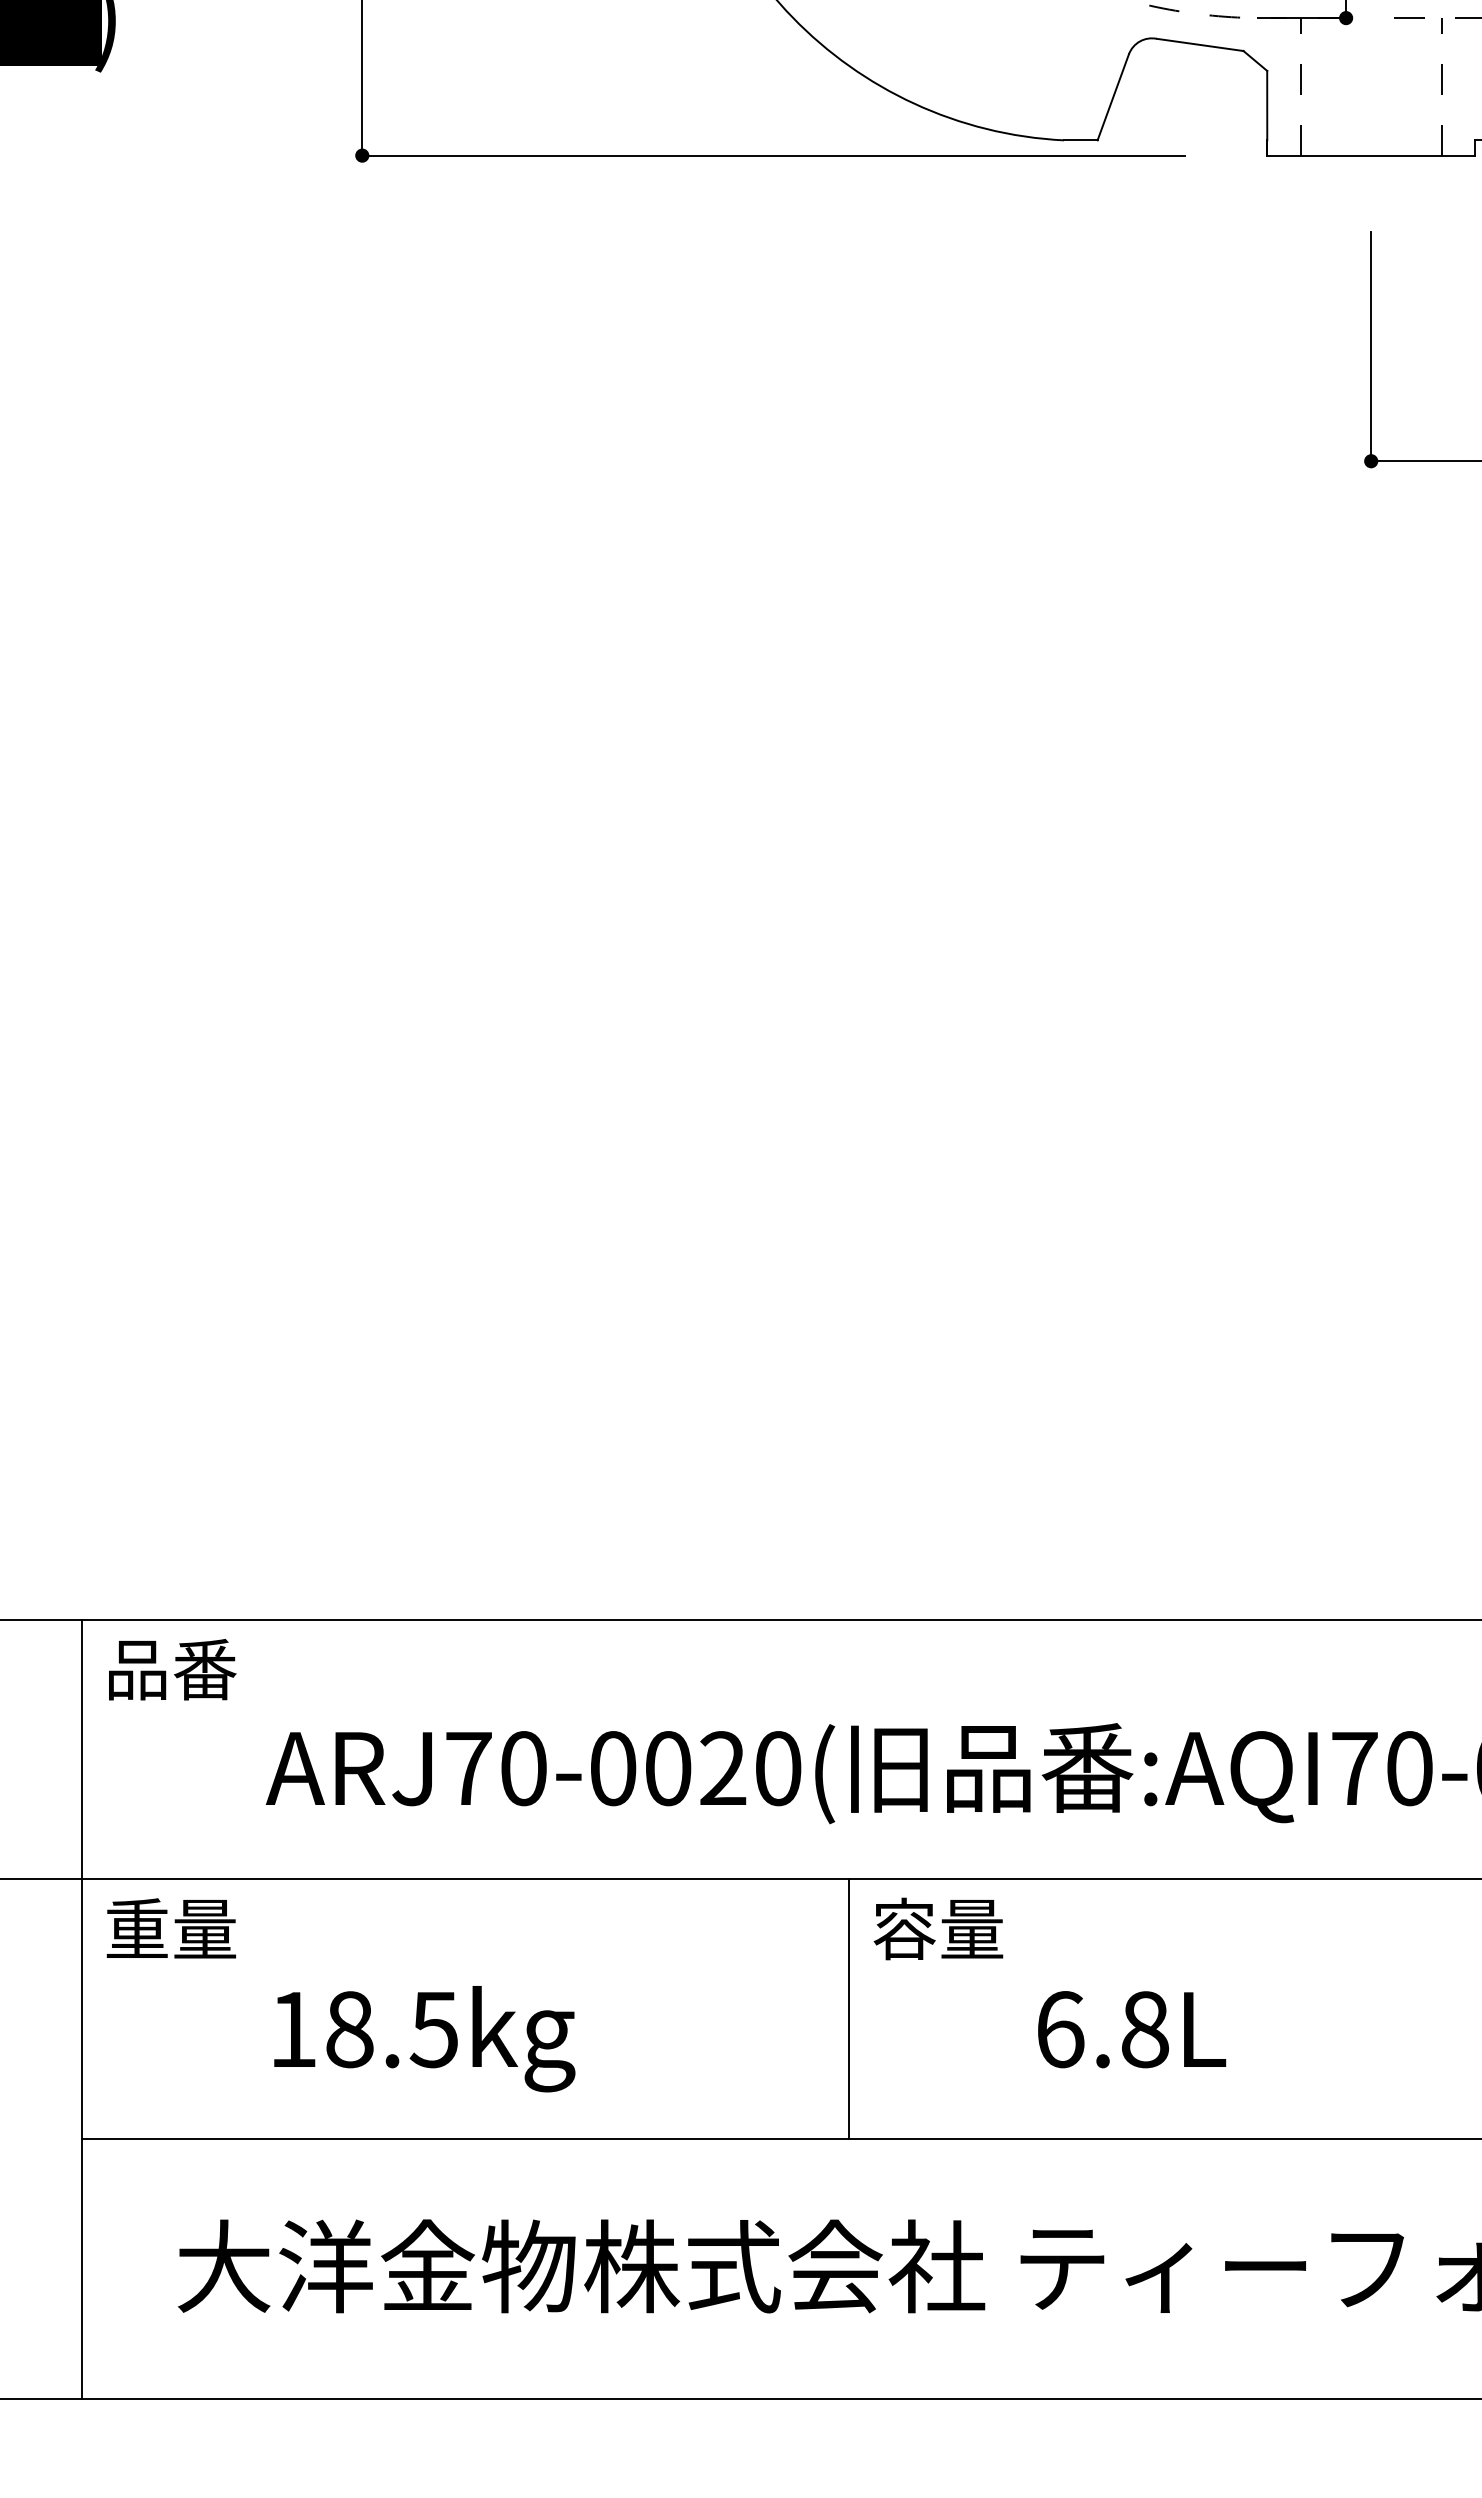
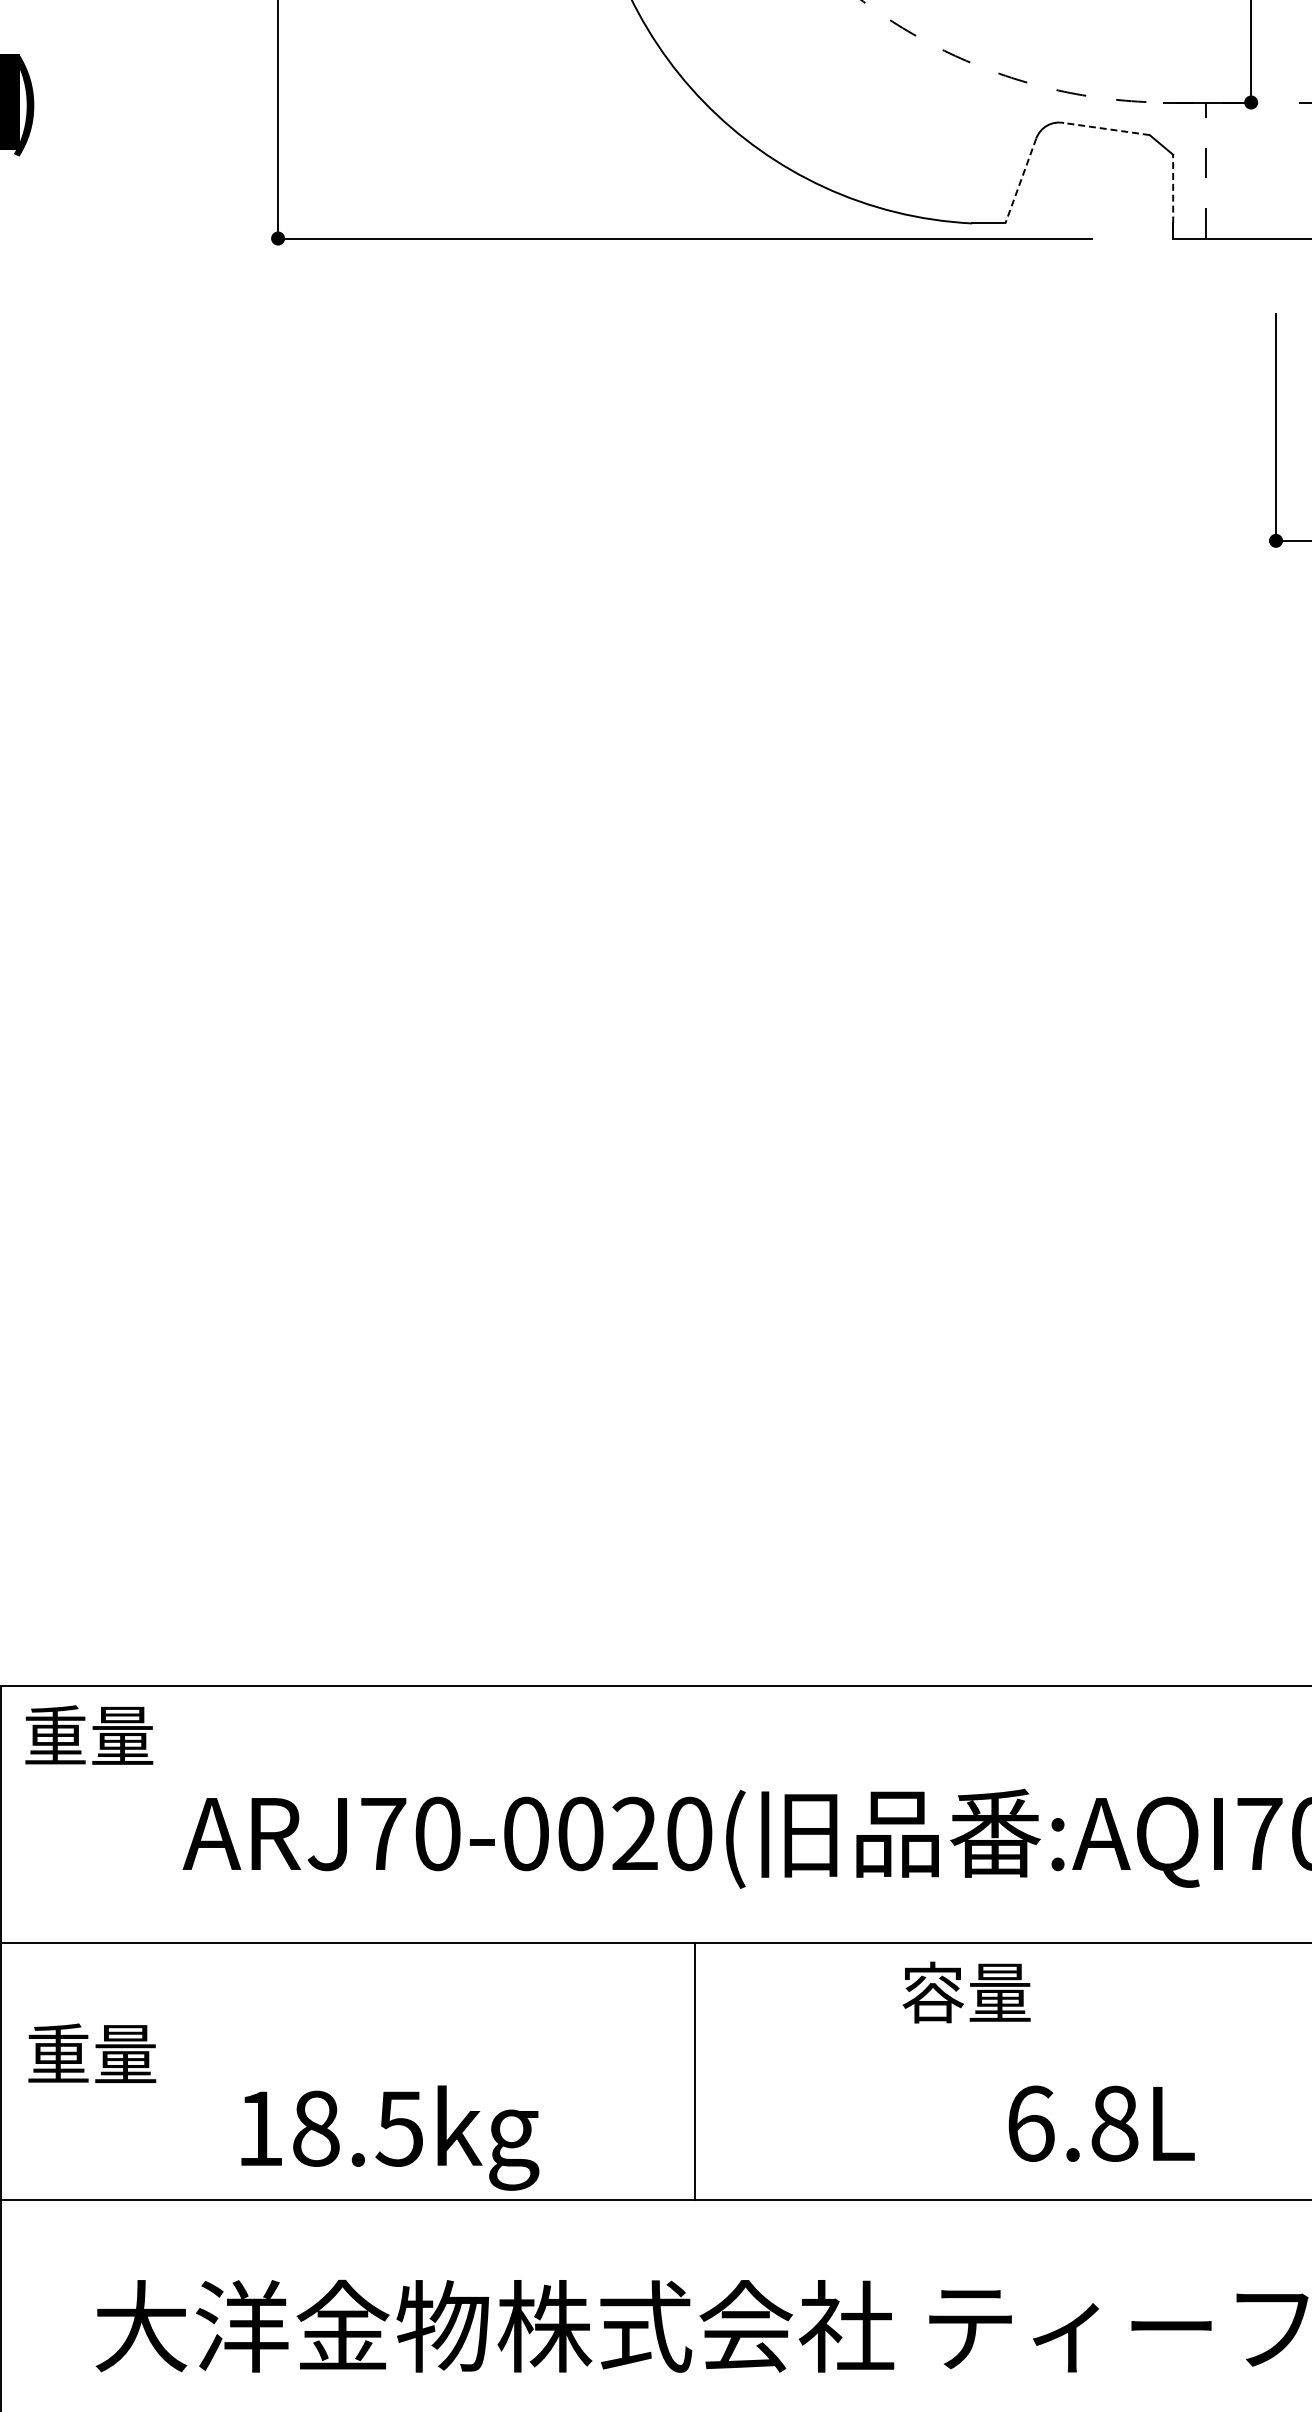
line: (1200, 44) -> (1107, 128), solid -> dashed
line: (1113, 97) -> (1021, 181), solid -> dashed
line: (1267, 105) -> (1173, 188), solid -> dashed
text: (171, 1669) -> (89, 1735), 品番 -> 重量
text: (170, 1928) -> (91, 2053), moved
text: (938, 1928) -> (966, 1992), moved
line: (849, 2009) -> (695, 2072), moved
text: (1132, 2029) -> (1102, 2123), moved
text: (424, 2039) -> (390, 2138), moved

